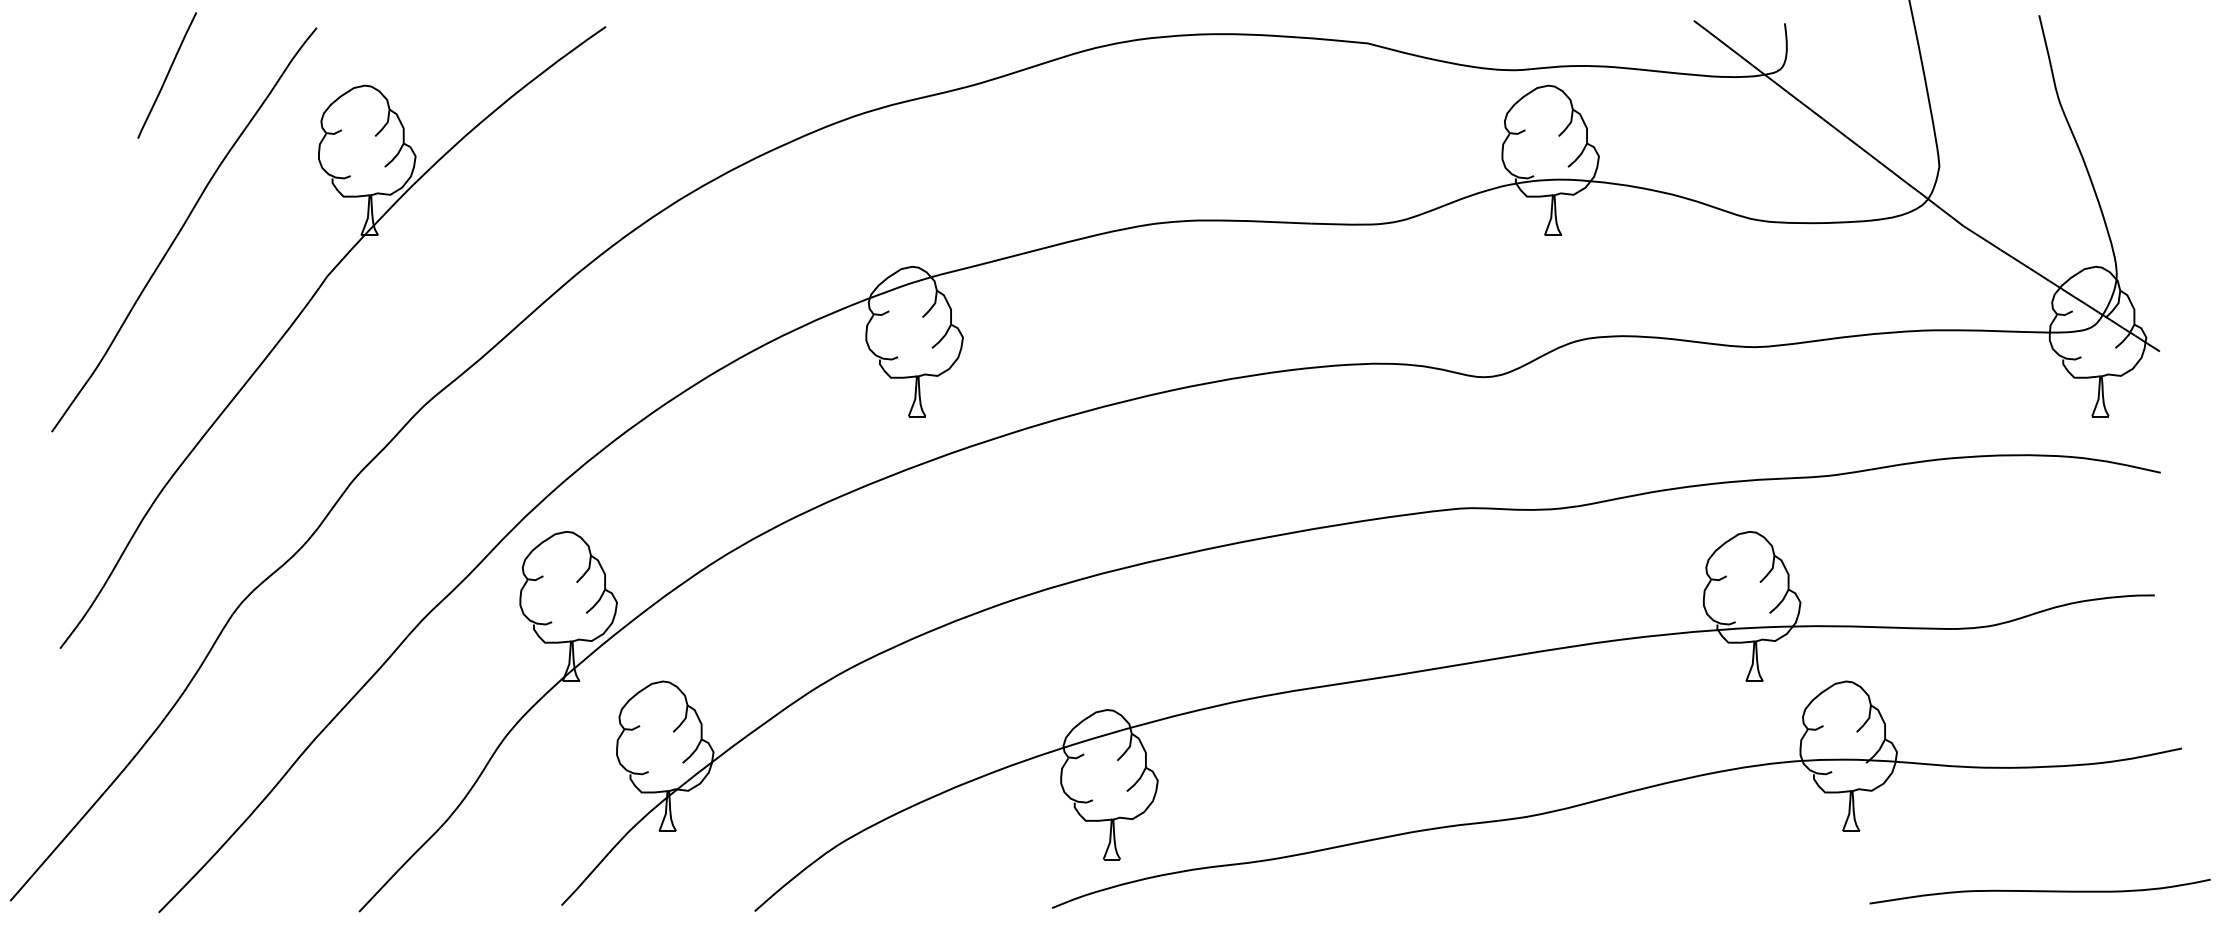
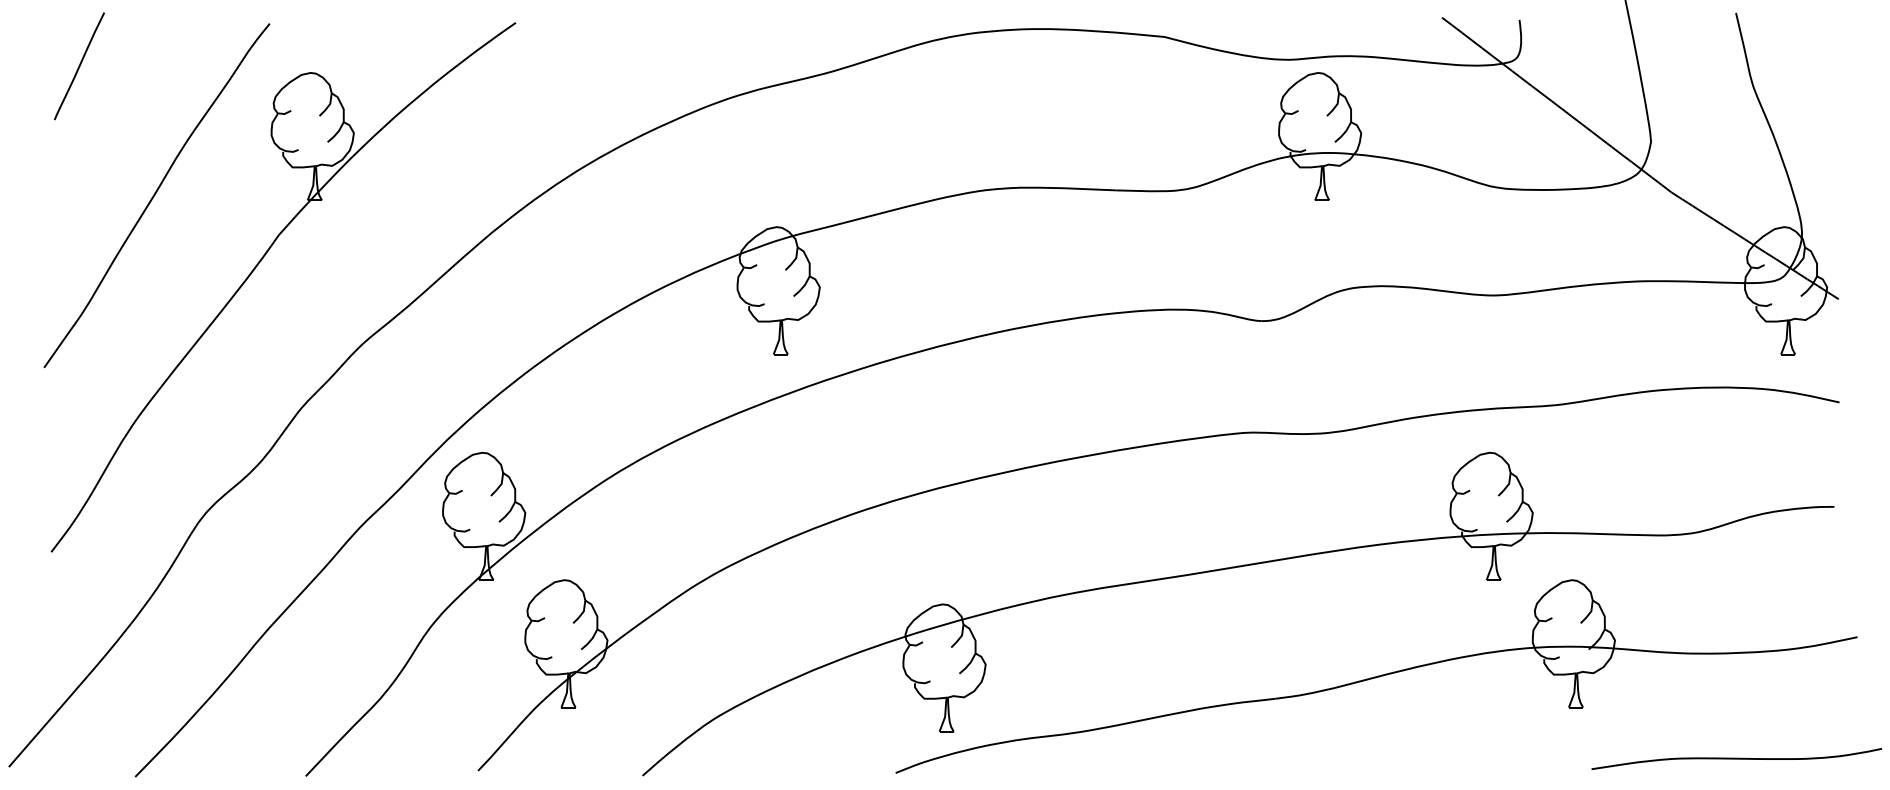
line: (167, 75) -> (79, 66), moved

